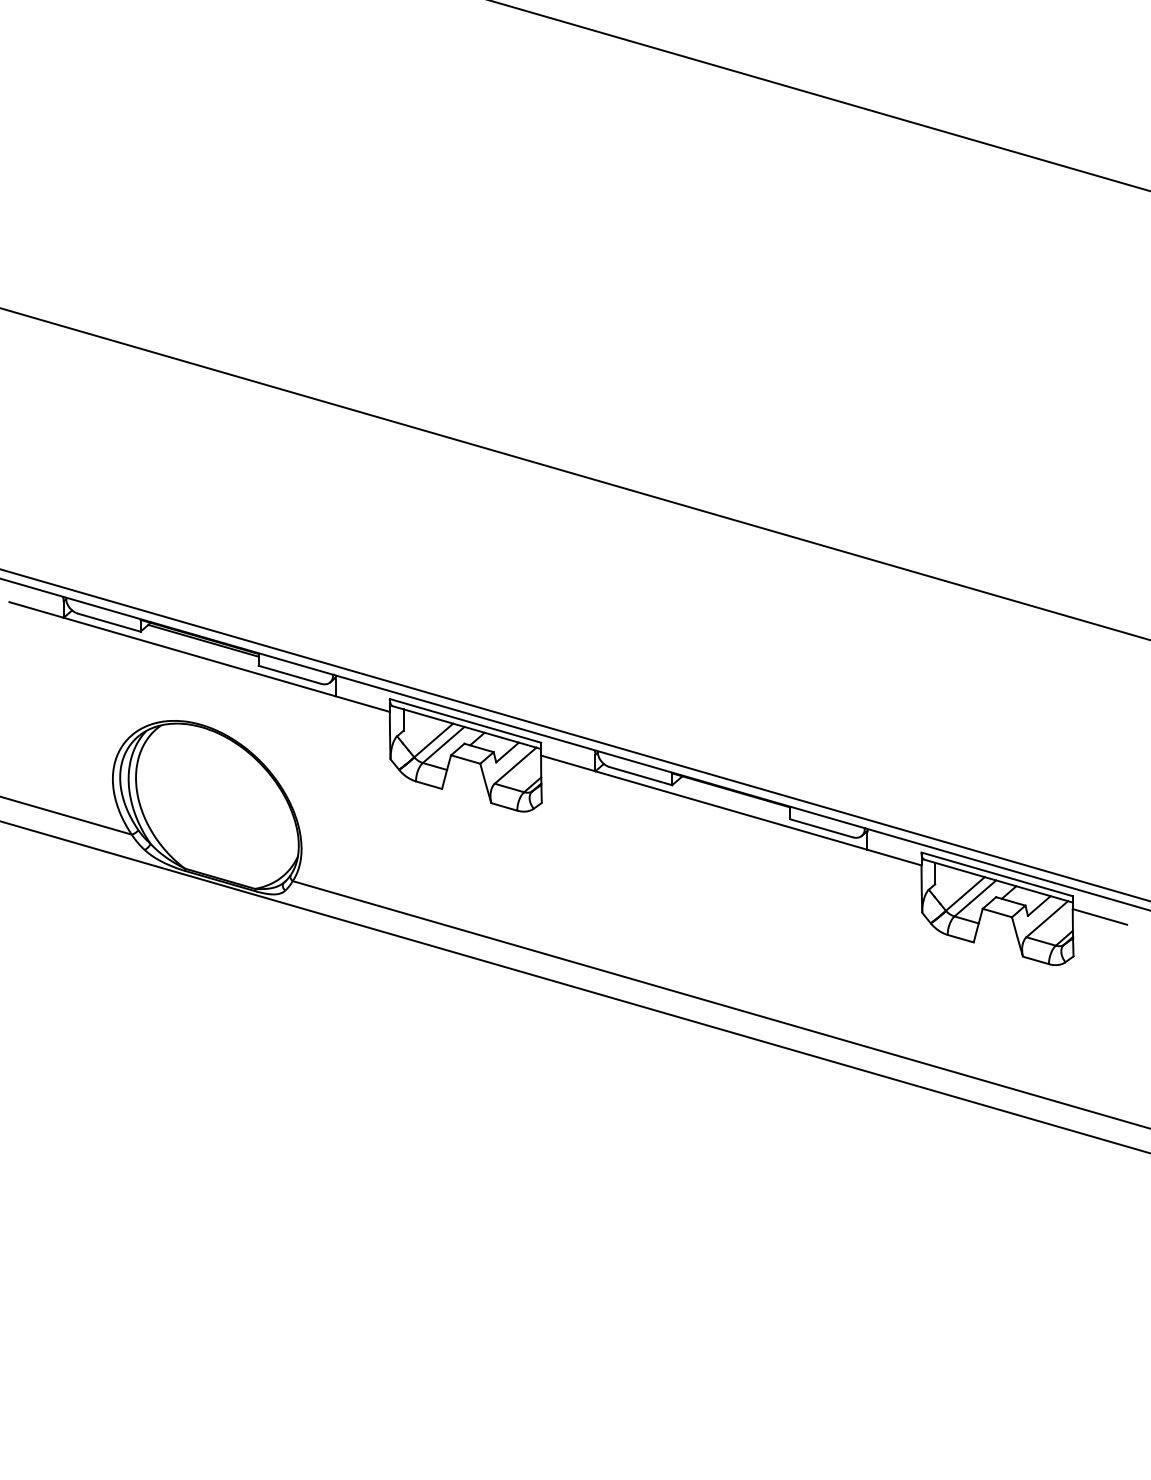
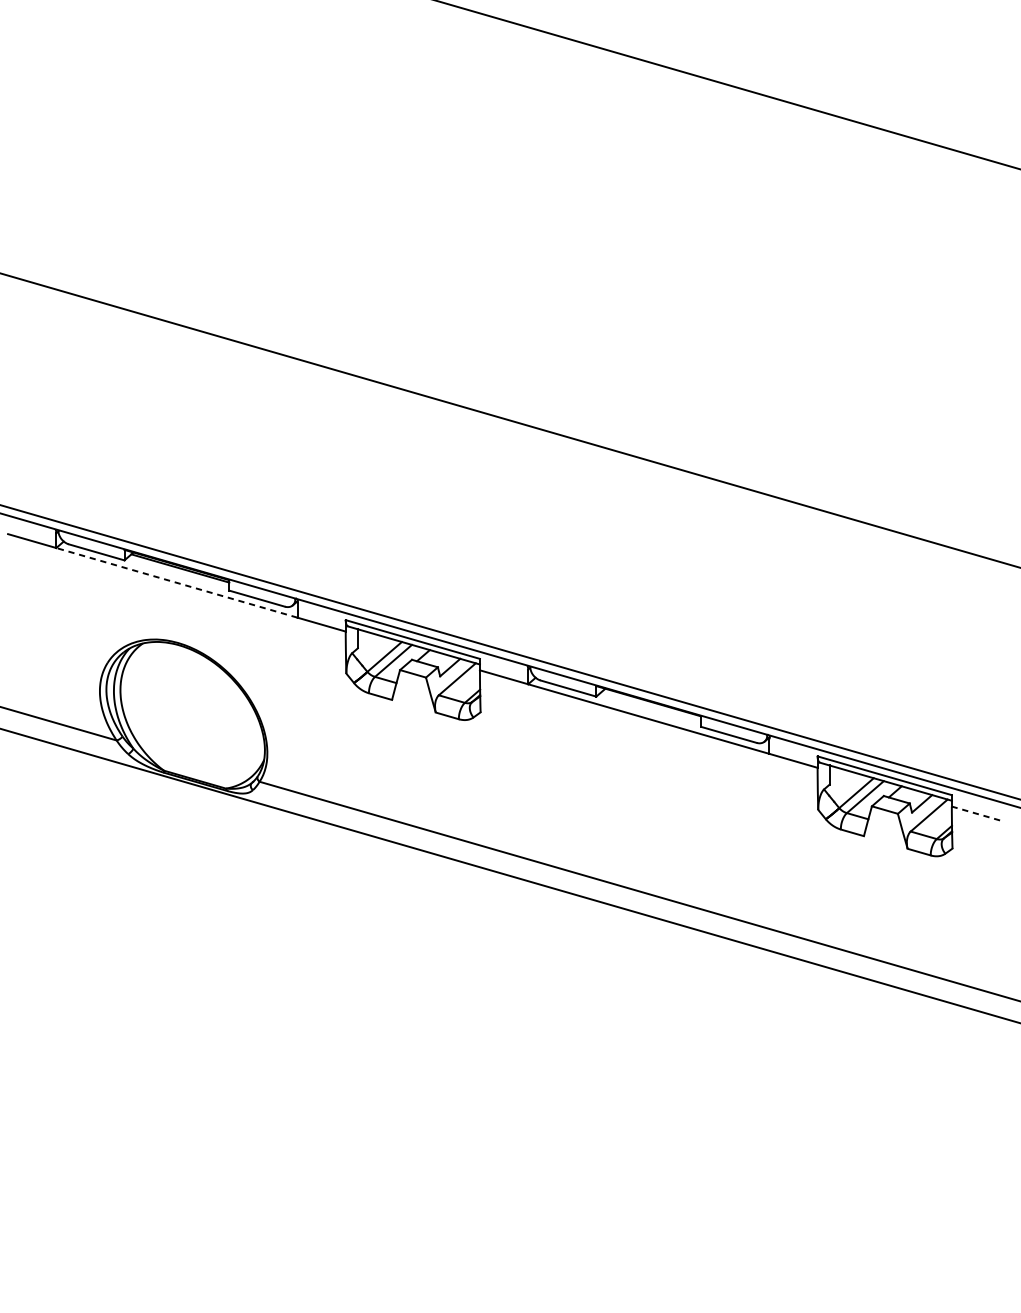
line: (199, 656) -> (176, 582), solid -> dashed
line: (1099, 916) -> (975, 813), solid -> dashed

